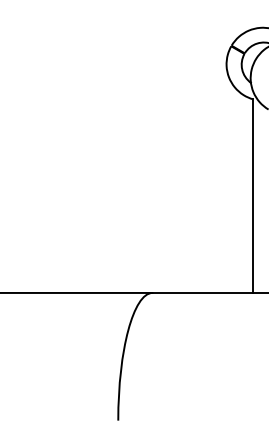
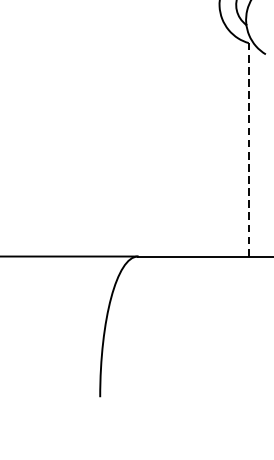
line: (252, 196) -> (248, 150), solid -> dashed

